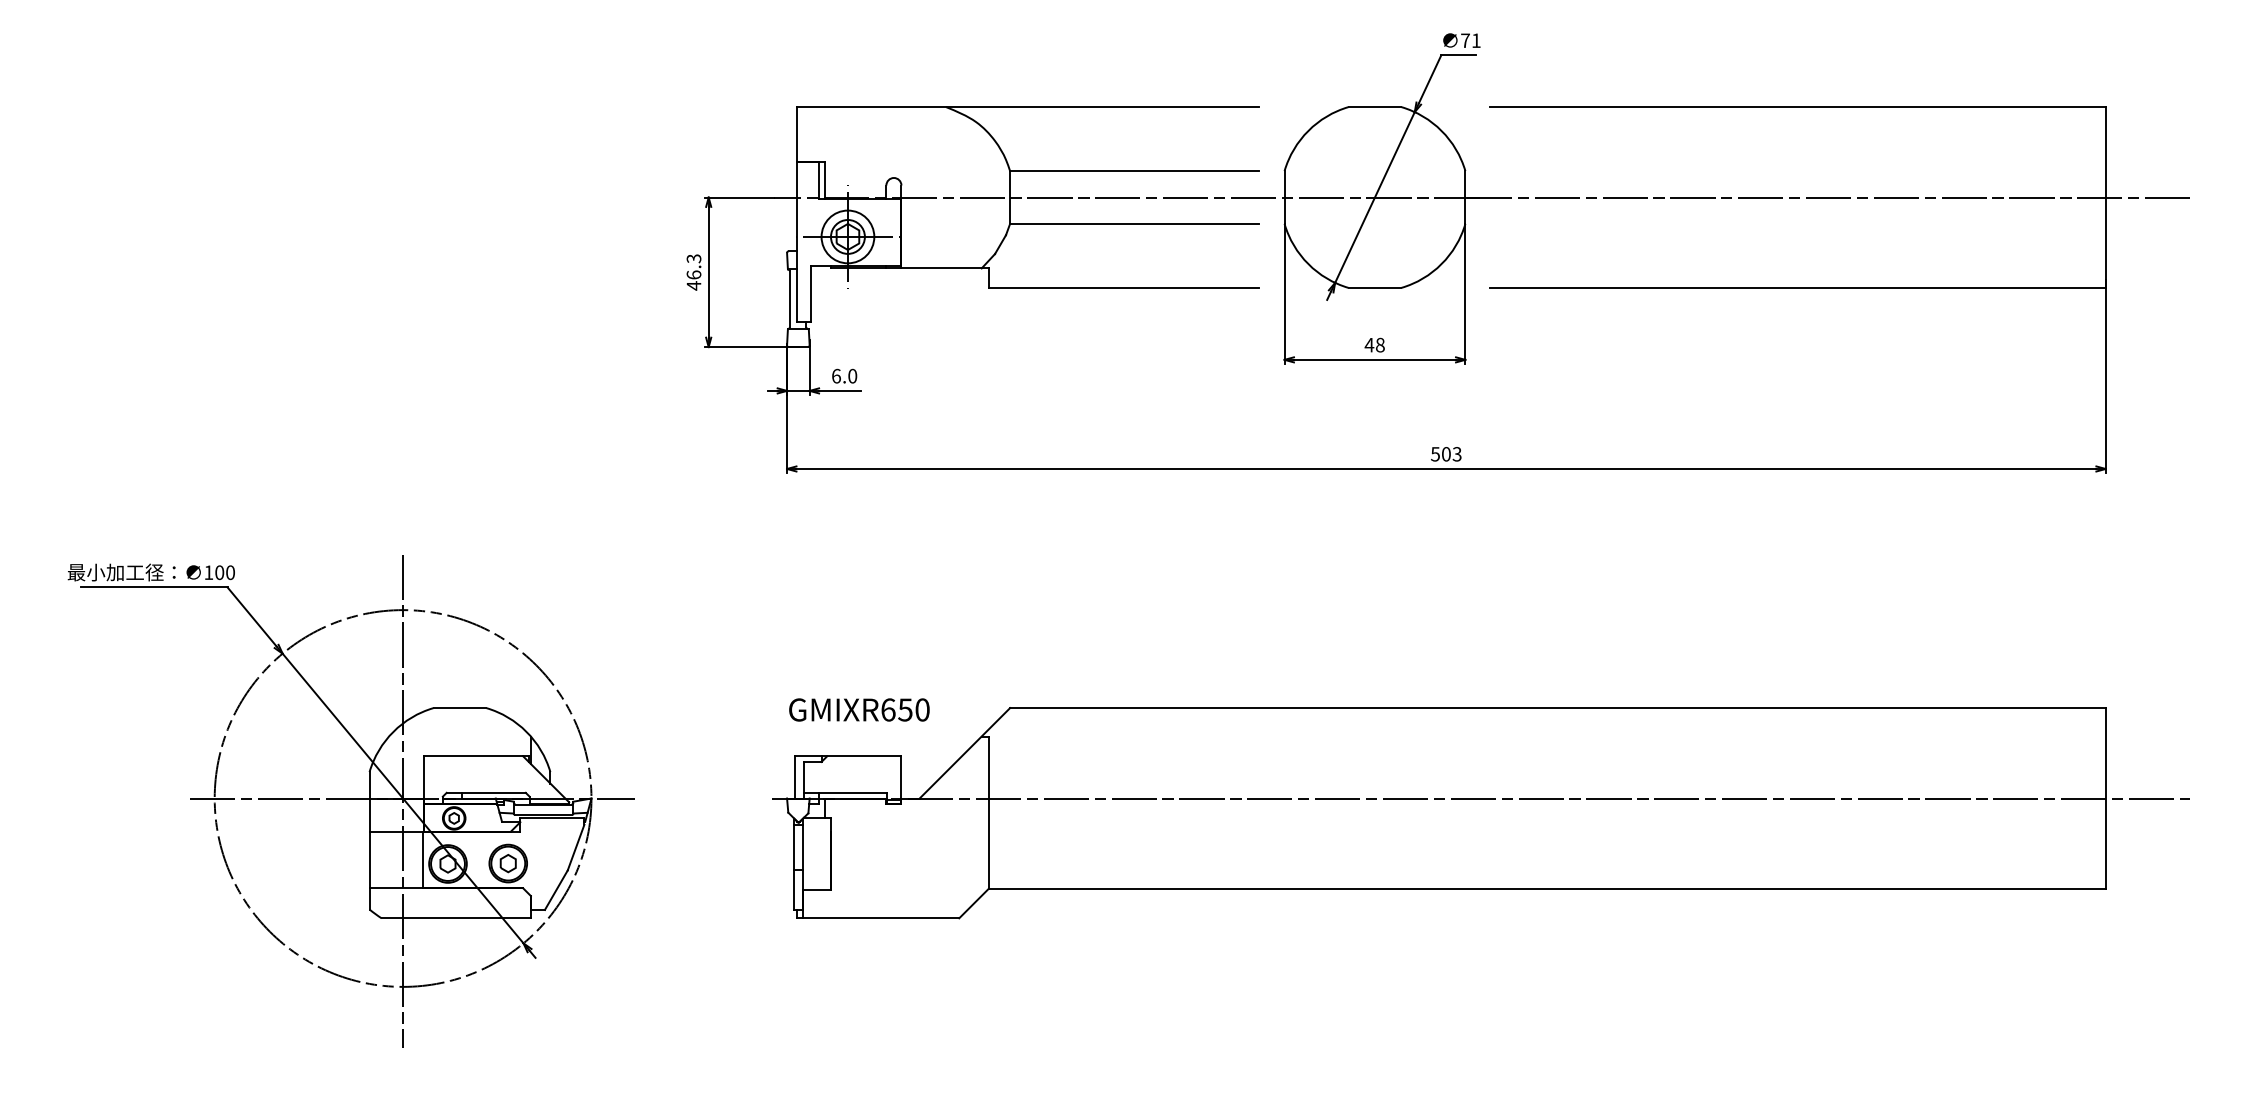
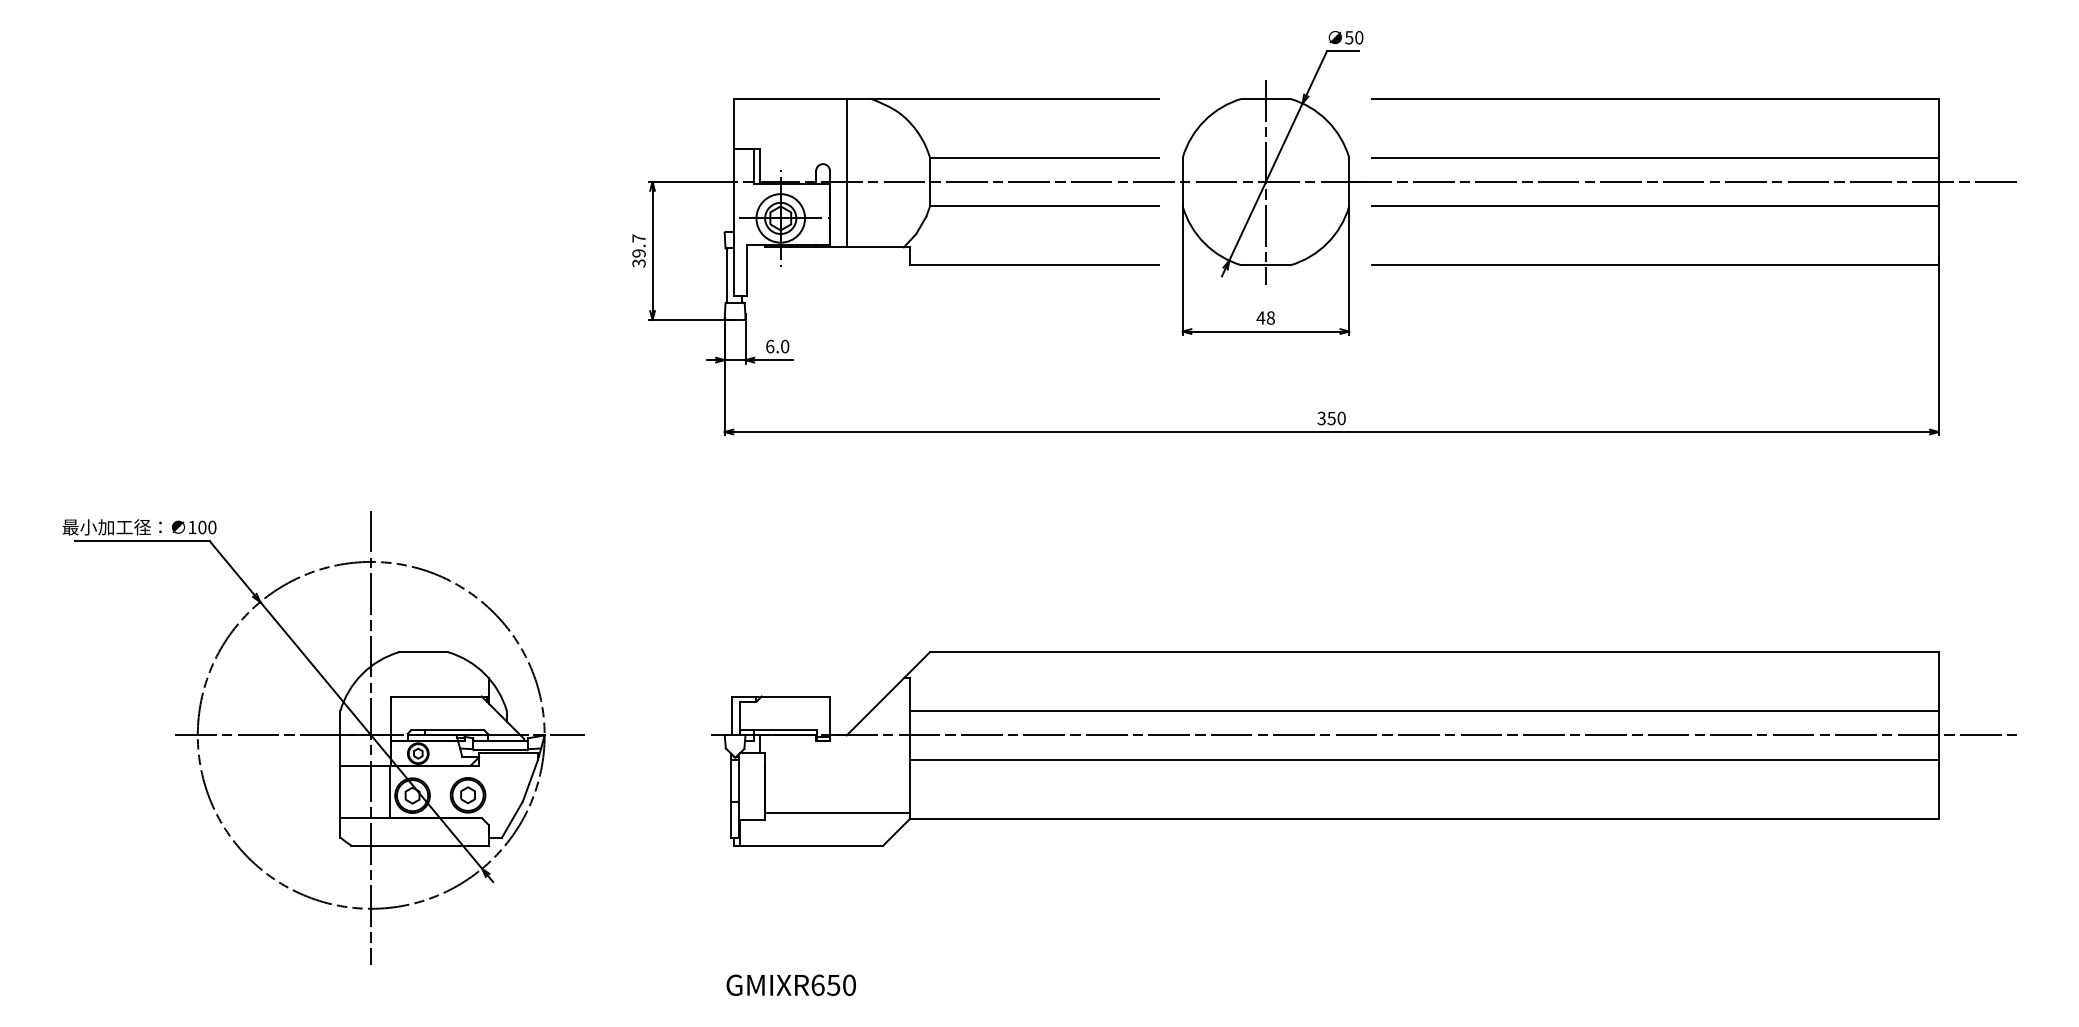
text: (1470, 40) -> (1353, 37), 71 -> 50
line: (1797, 171) -> (1654, 158), added
line: (919, 187) -> (846, 172), added
line: (1374, 197) -> (1265, 182), added
line: (1797, 223) -> (1654, 206), added
text: (693, 272) -> (638, 251), 46.3 -> 39.7
text: (1446, 454) -> (1331, 418), 503 -> 350
text: (859, 709) -> (791, 984), moved
line: (1546, 772) -> (1423, 711), added
line: (1546, 824) -> (1423, 759), added
line: (909, 882) -> (837, 812), added

